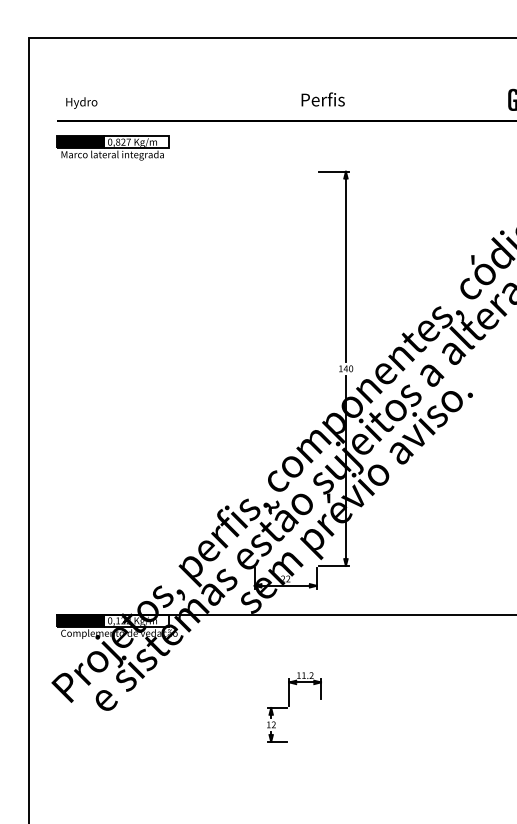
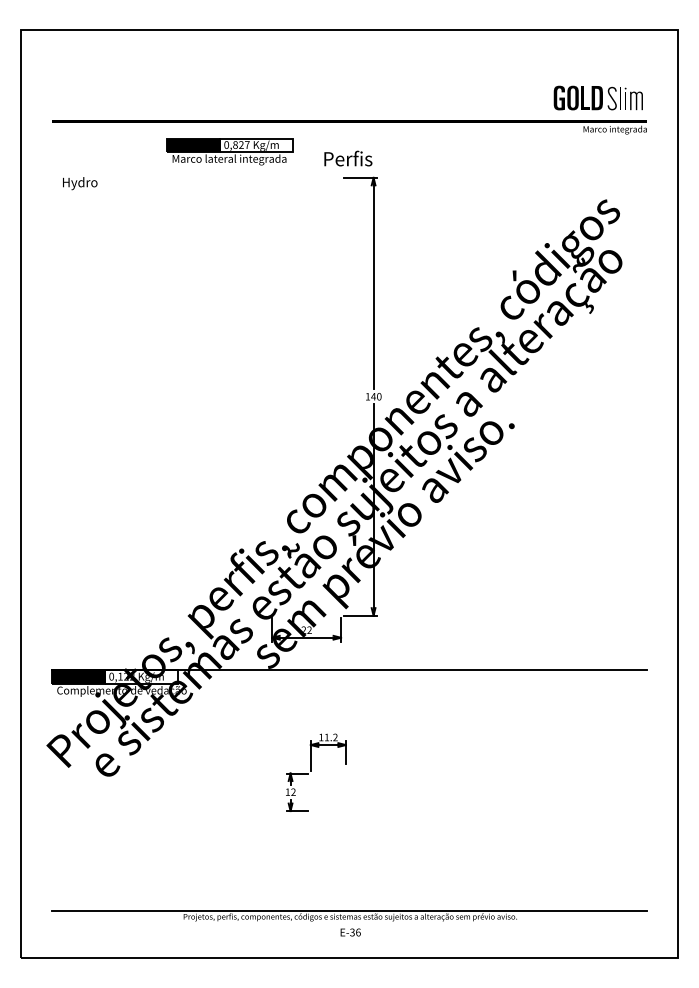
text: (323, 99) -> (348, 158), moved
text: (82, 103) -> (80, 183), moved
part: (112, 148) -> (229, 151), moved

